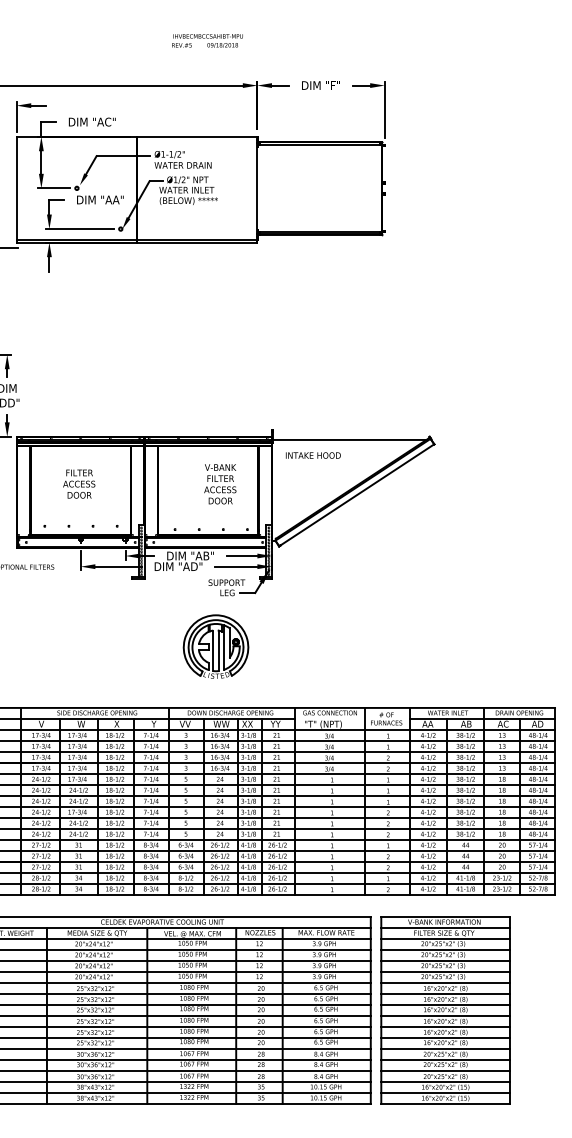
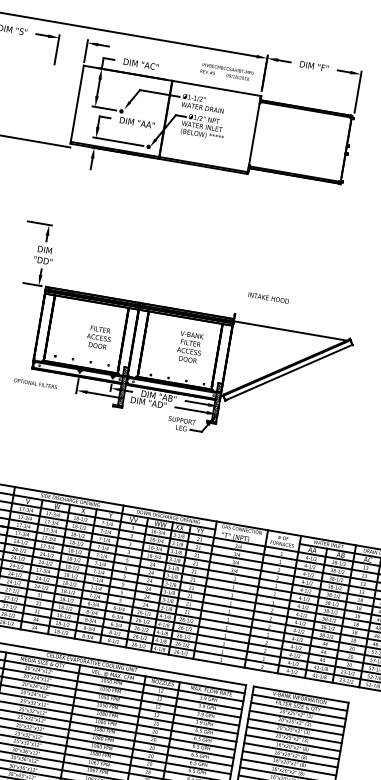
text: (207, 40) -> (227, 71), moved
text: (313, 455) -> (268, 298), moved
text: (79, 483) -> (99, 337), moved
part: (215, 646) -> (165, 466), removed

